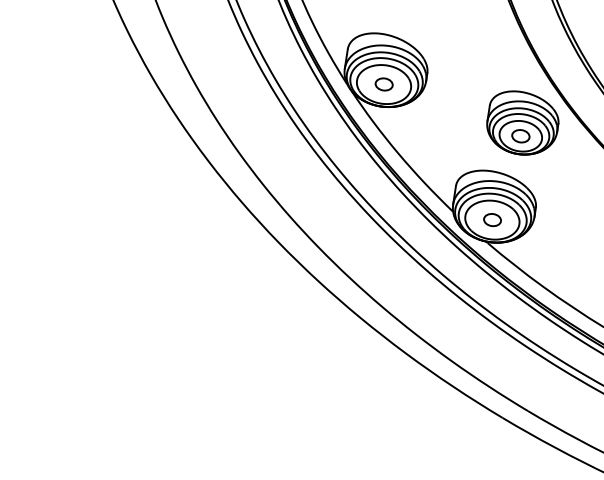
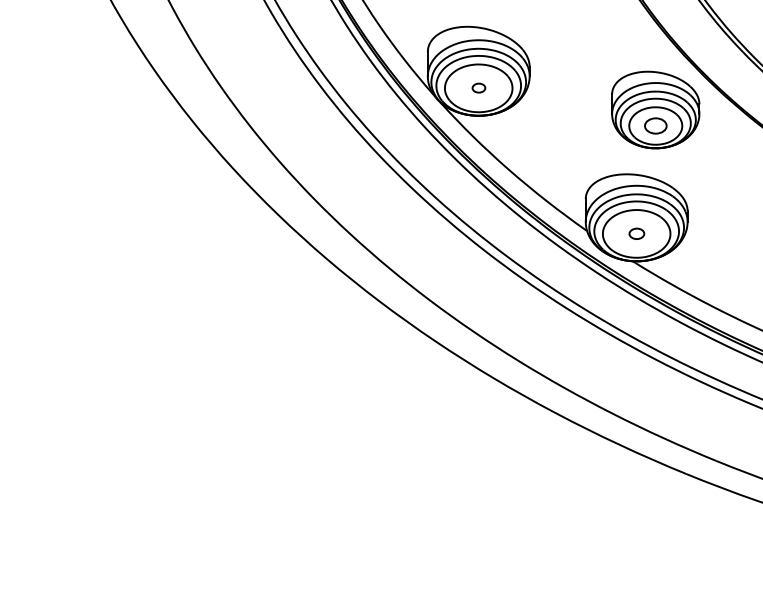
part: (383, 83) -> (478, 87), size x0.6
part: (492, 219) -> (636, 233), size x0.7

